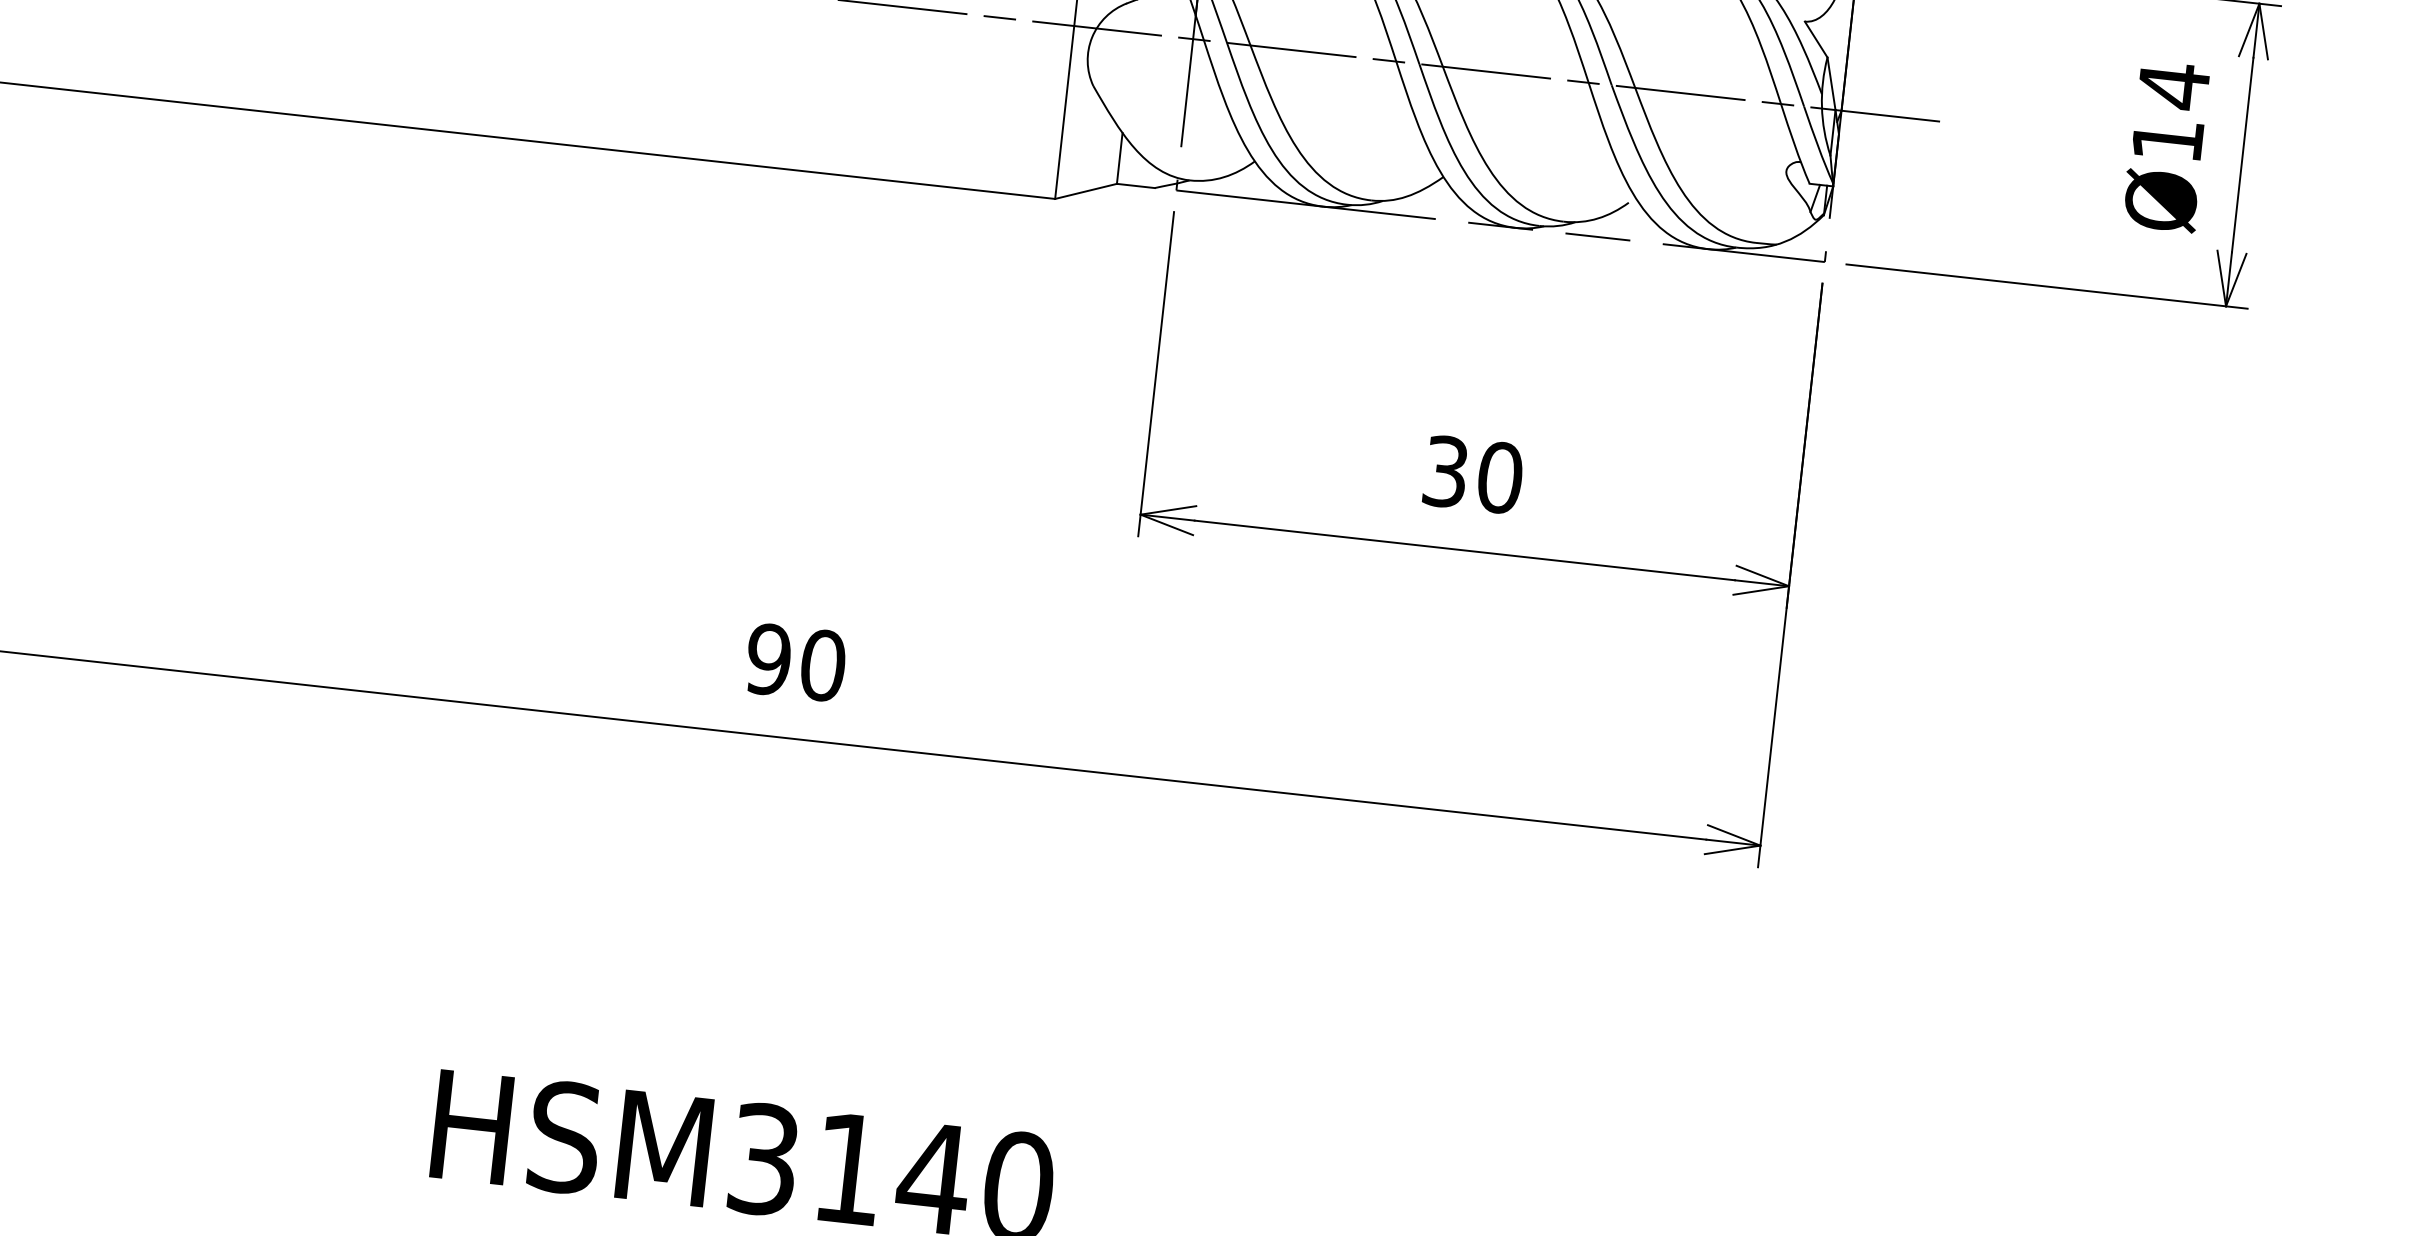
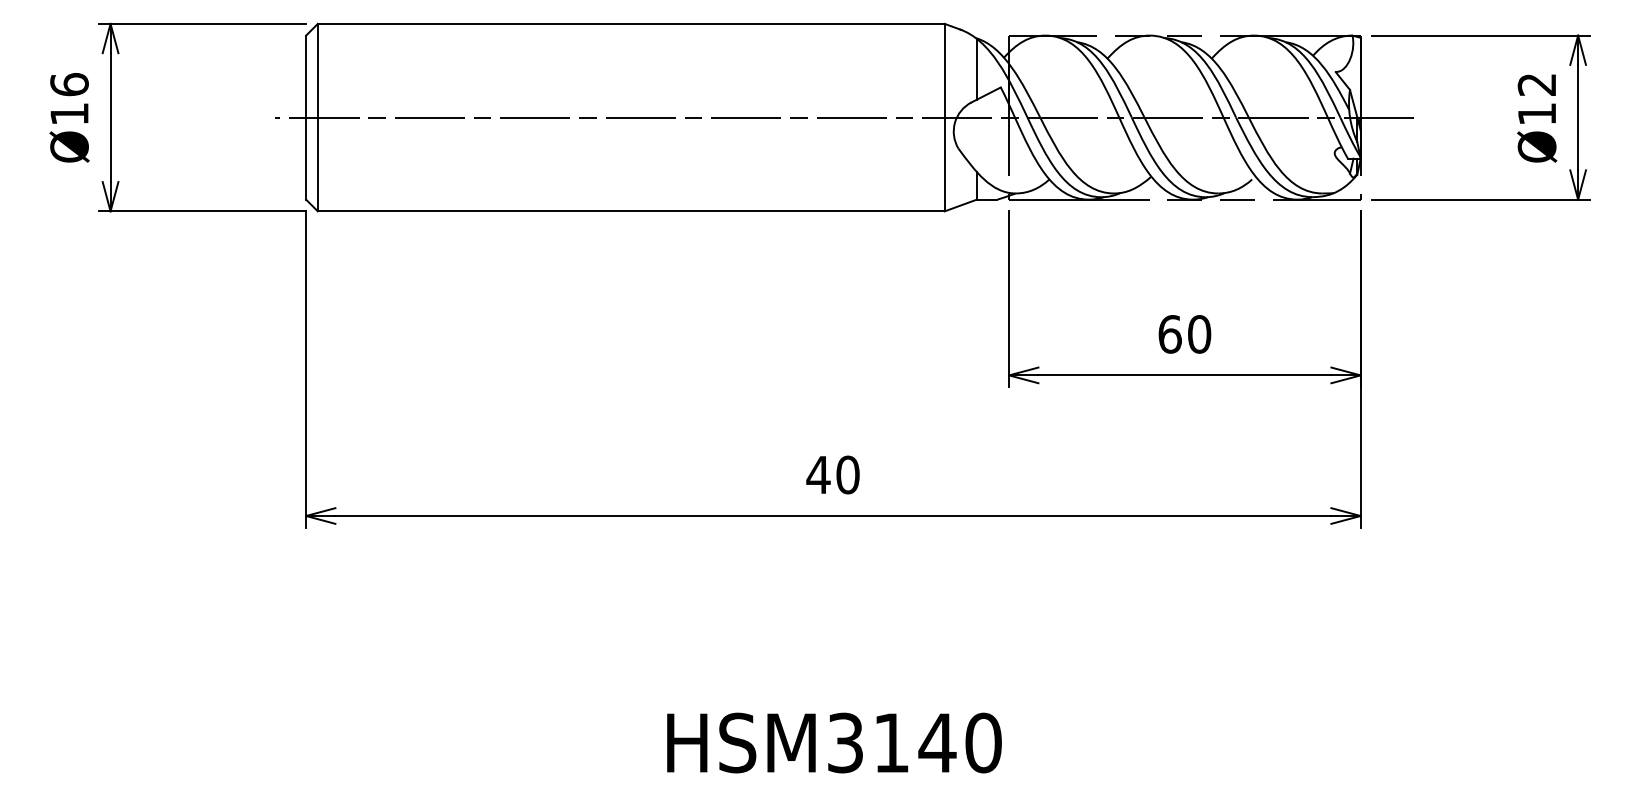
text: (2172, 85) -> (1536, 84), Ø14 -> Ø12
text: (1444, 471) -> (1169, 334), 30 -> 60
text: (768, 658) -> (818, 474), 90 -> 40

